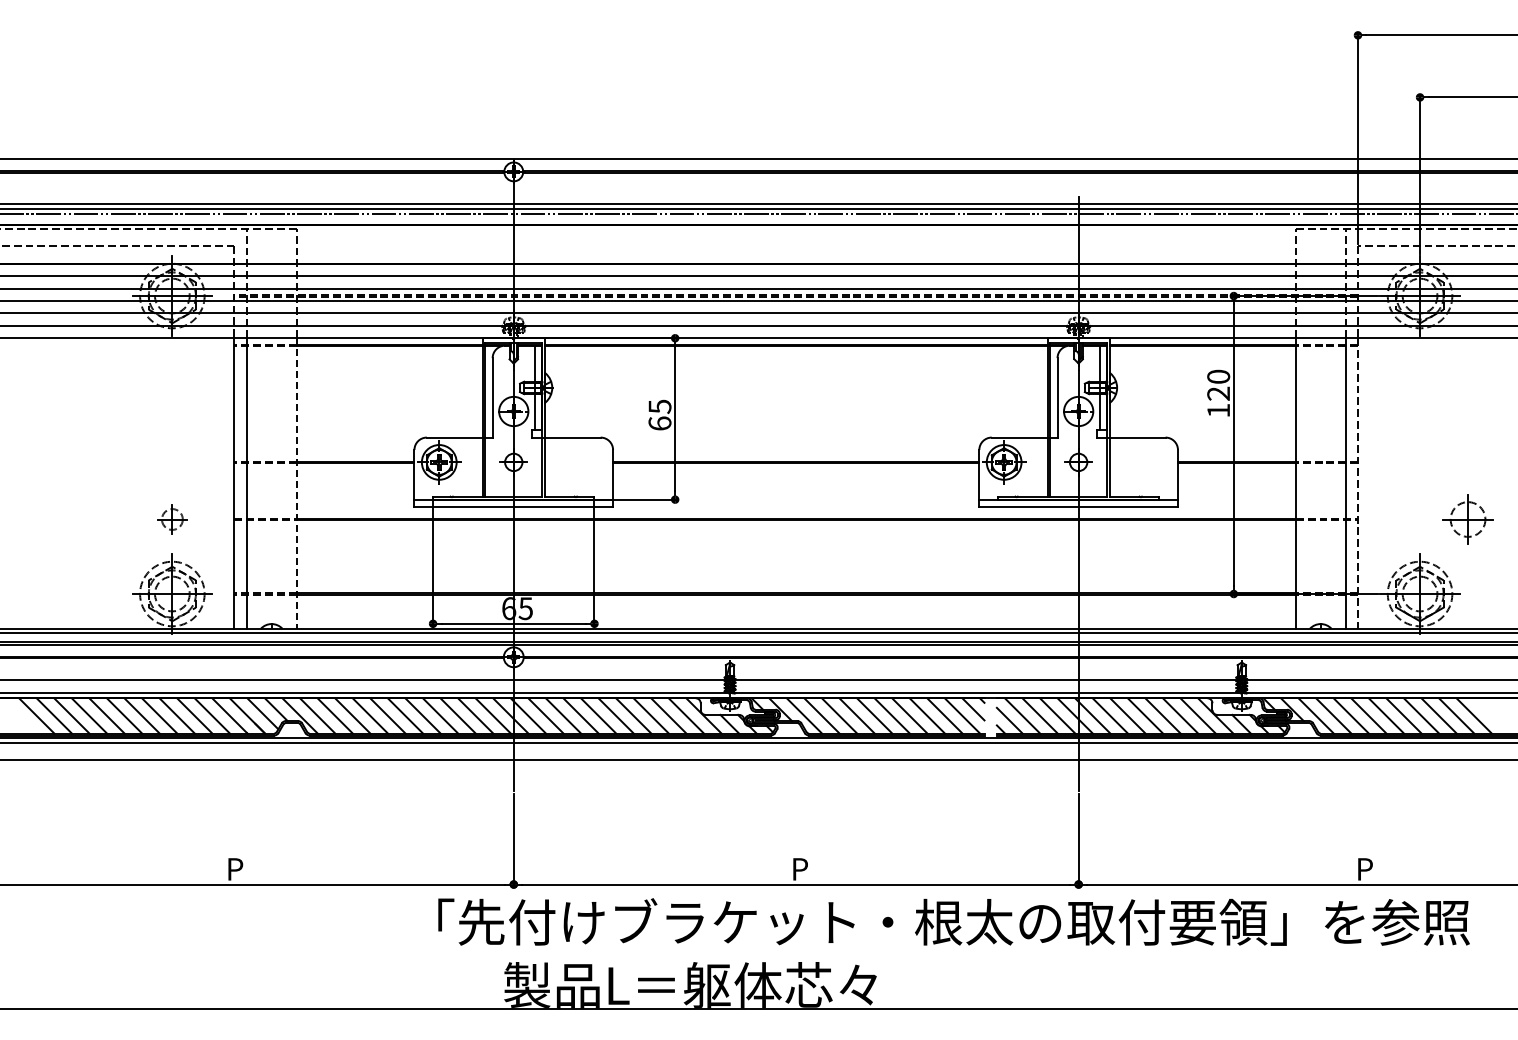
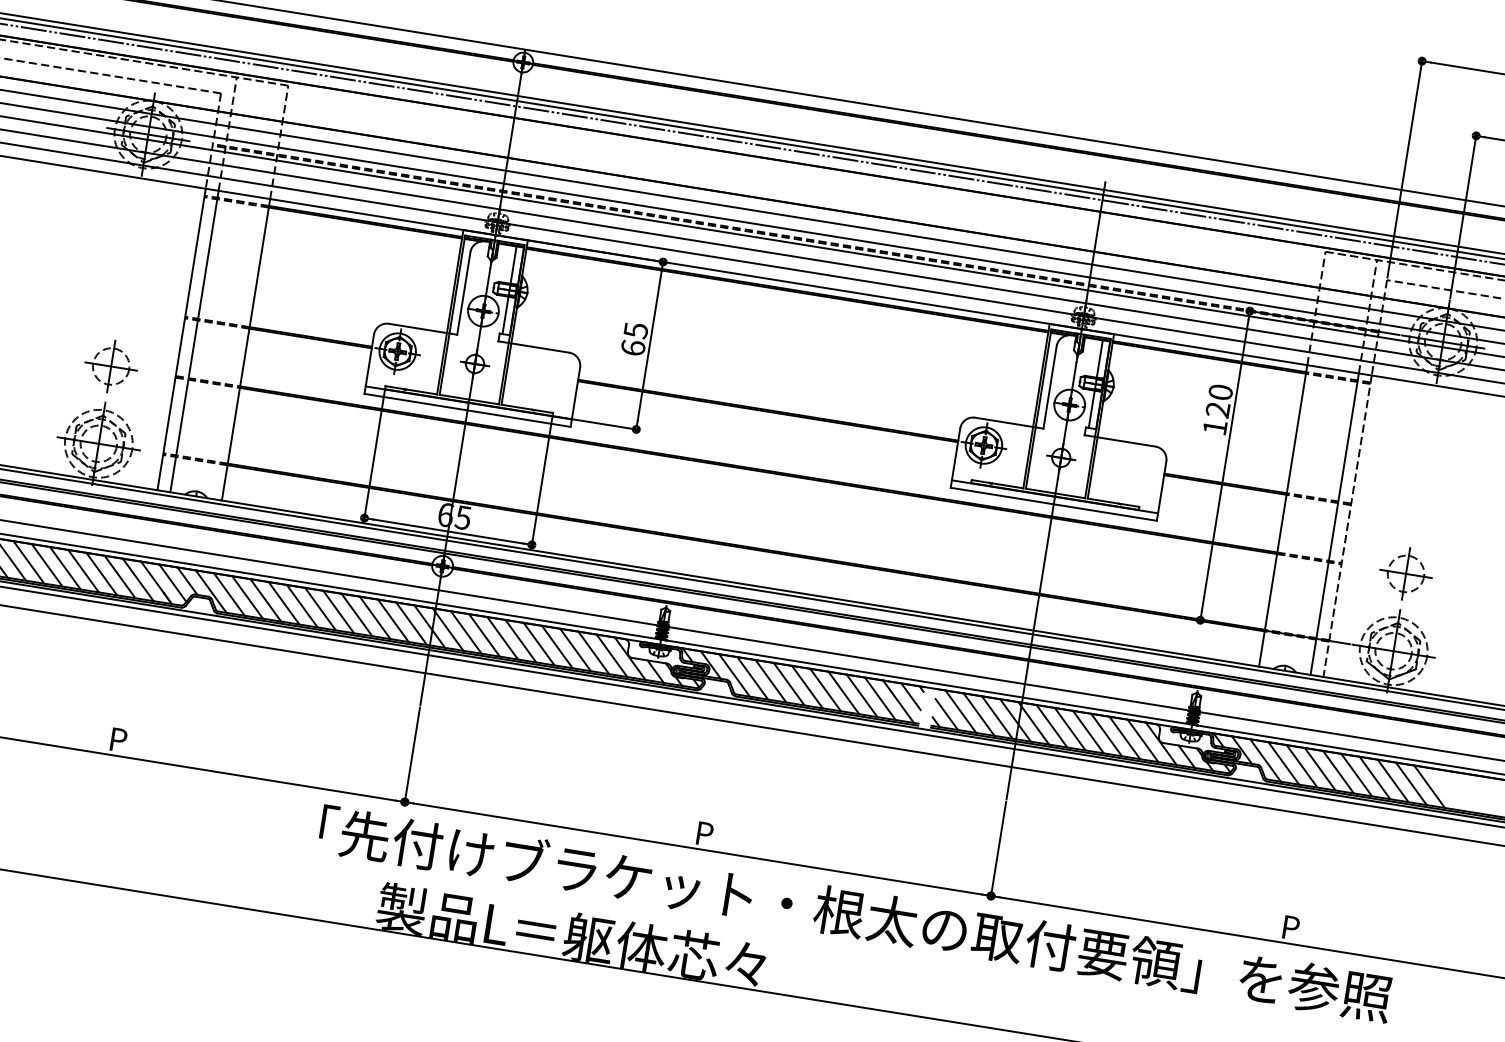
line: (296, 484) -> (245, 350), dashed -> solid
part: (172, 519) -> (111, 366), size x1.67
part: (1467, 519) -> (1405, 573), moved

